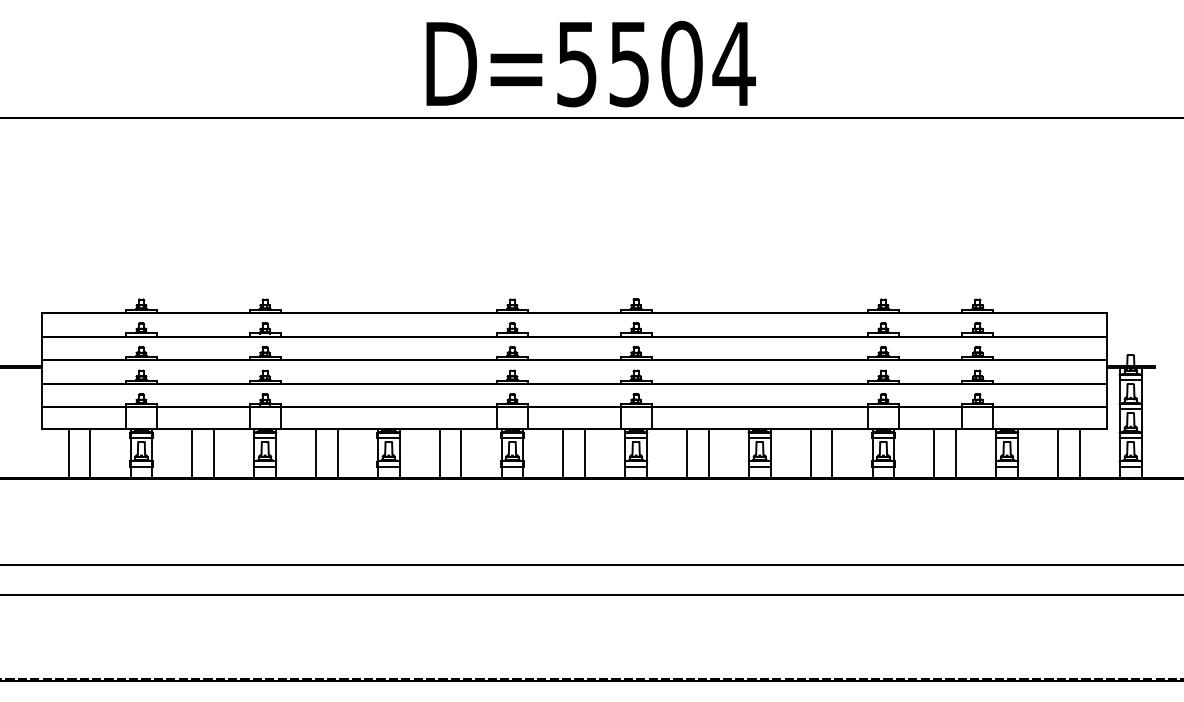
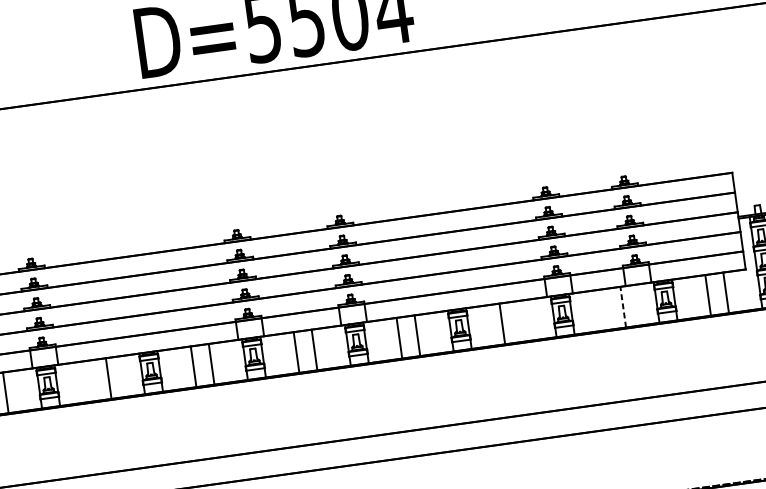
line: (316, 452) -> (90, 380), removed
line: (956, 452) -> (623, 306), solid -> dashed
line: (832, 453) -> (520, 321), removed
line: (934, 453) -> (605, 309), removed

